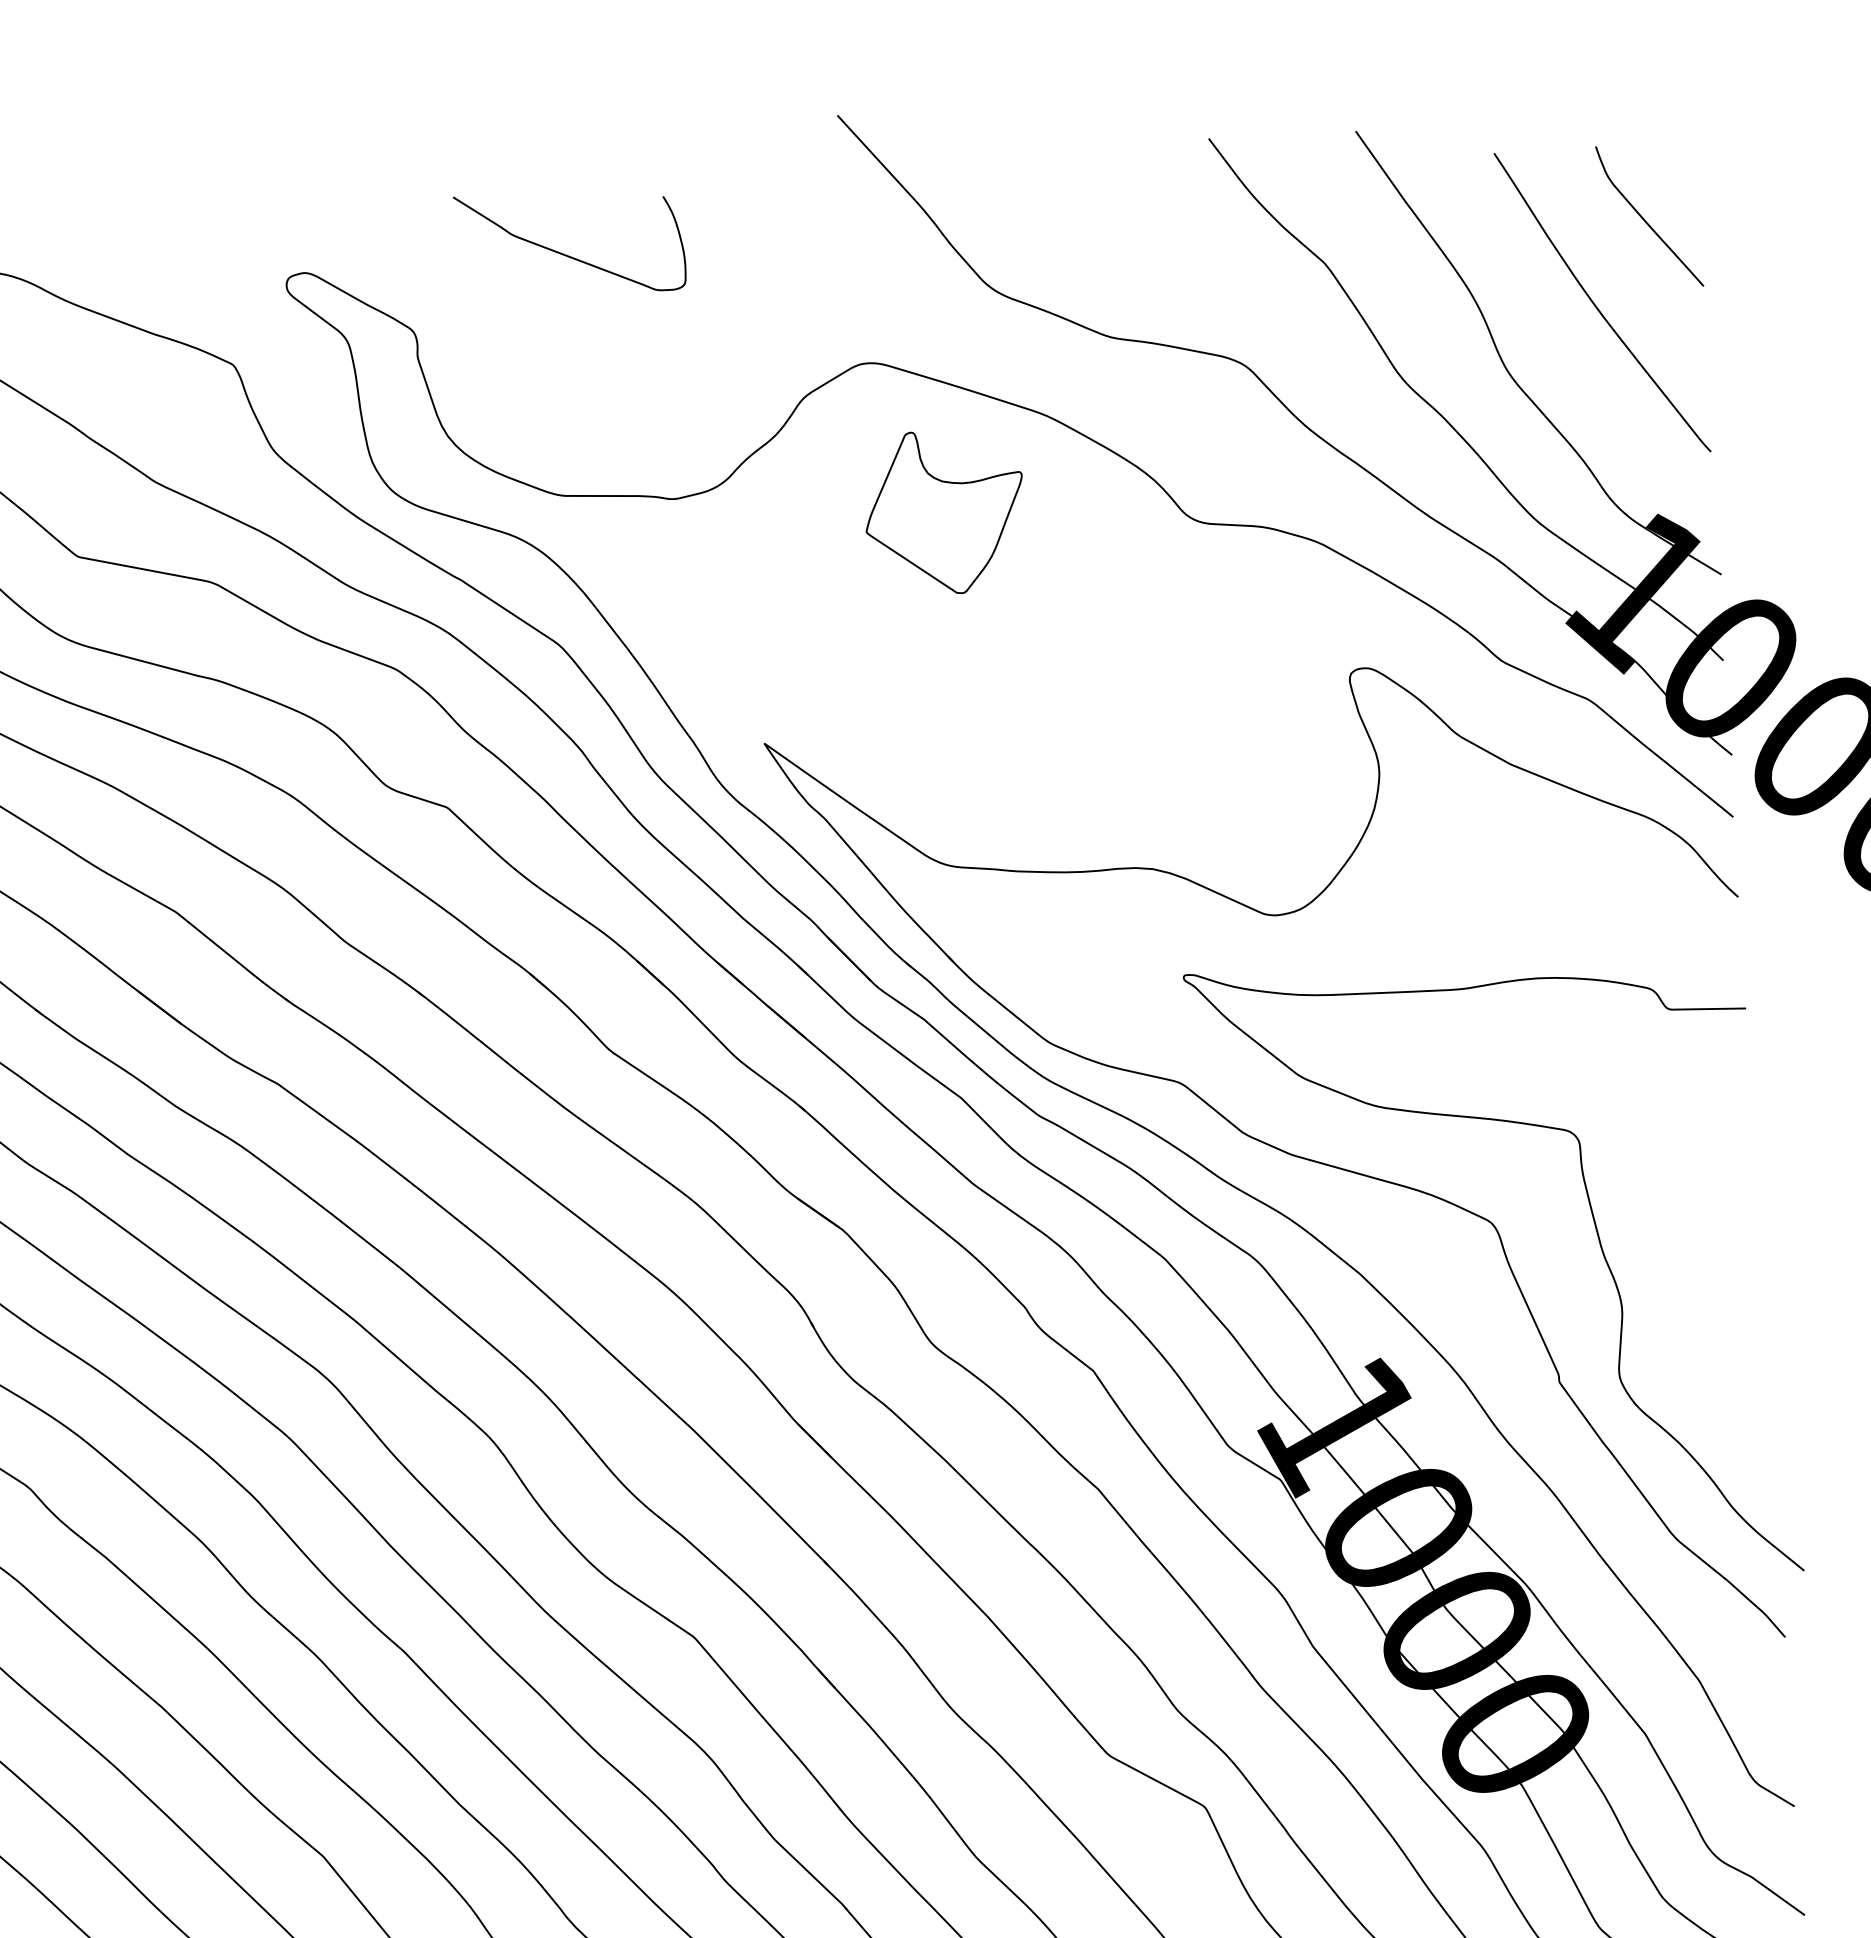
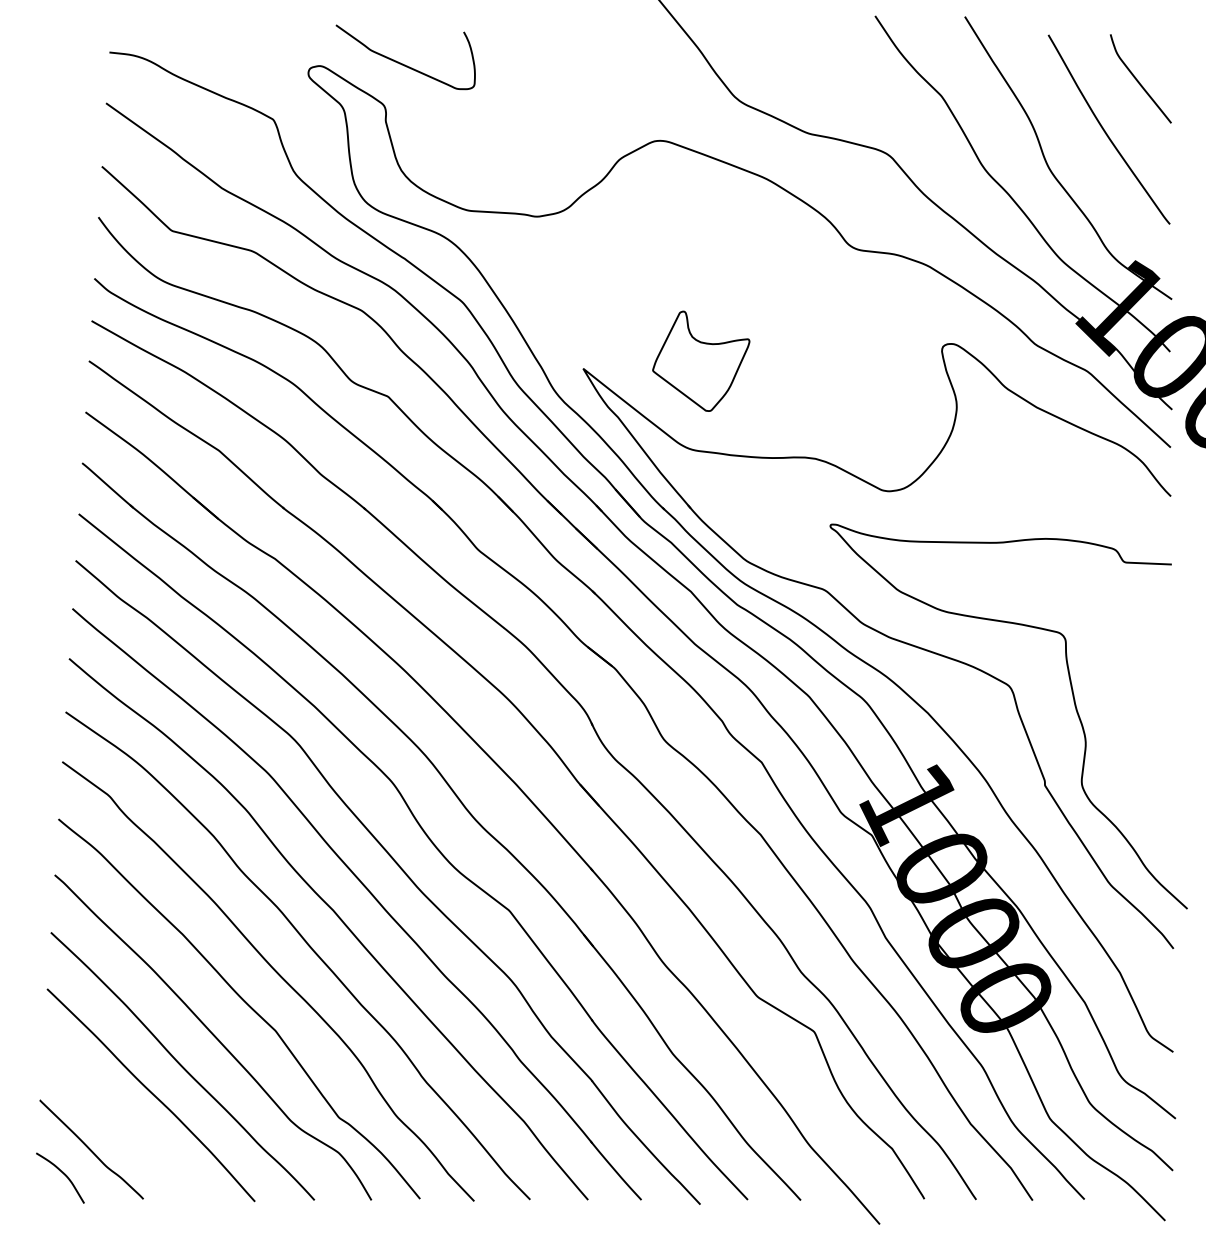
curve: (565, 253) -> (402, 63), moved
part: (945, 511) -> (701, 360), moved

